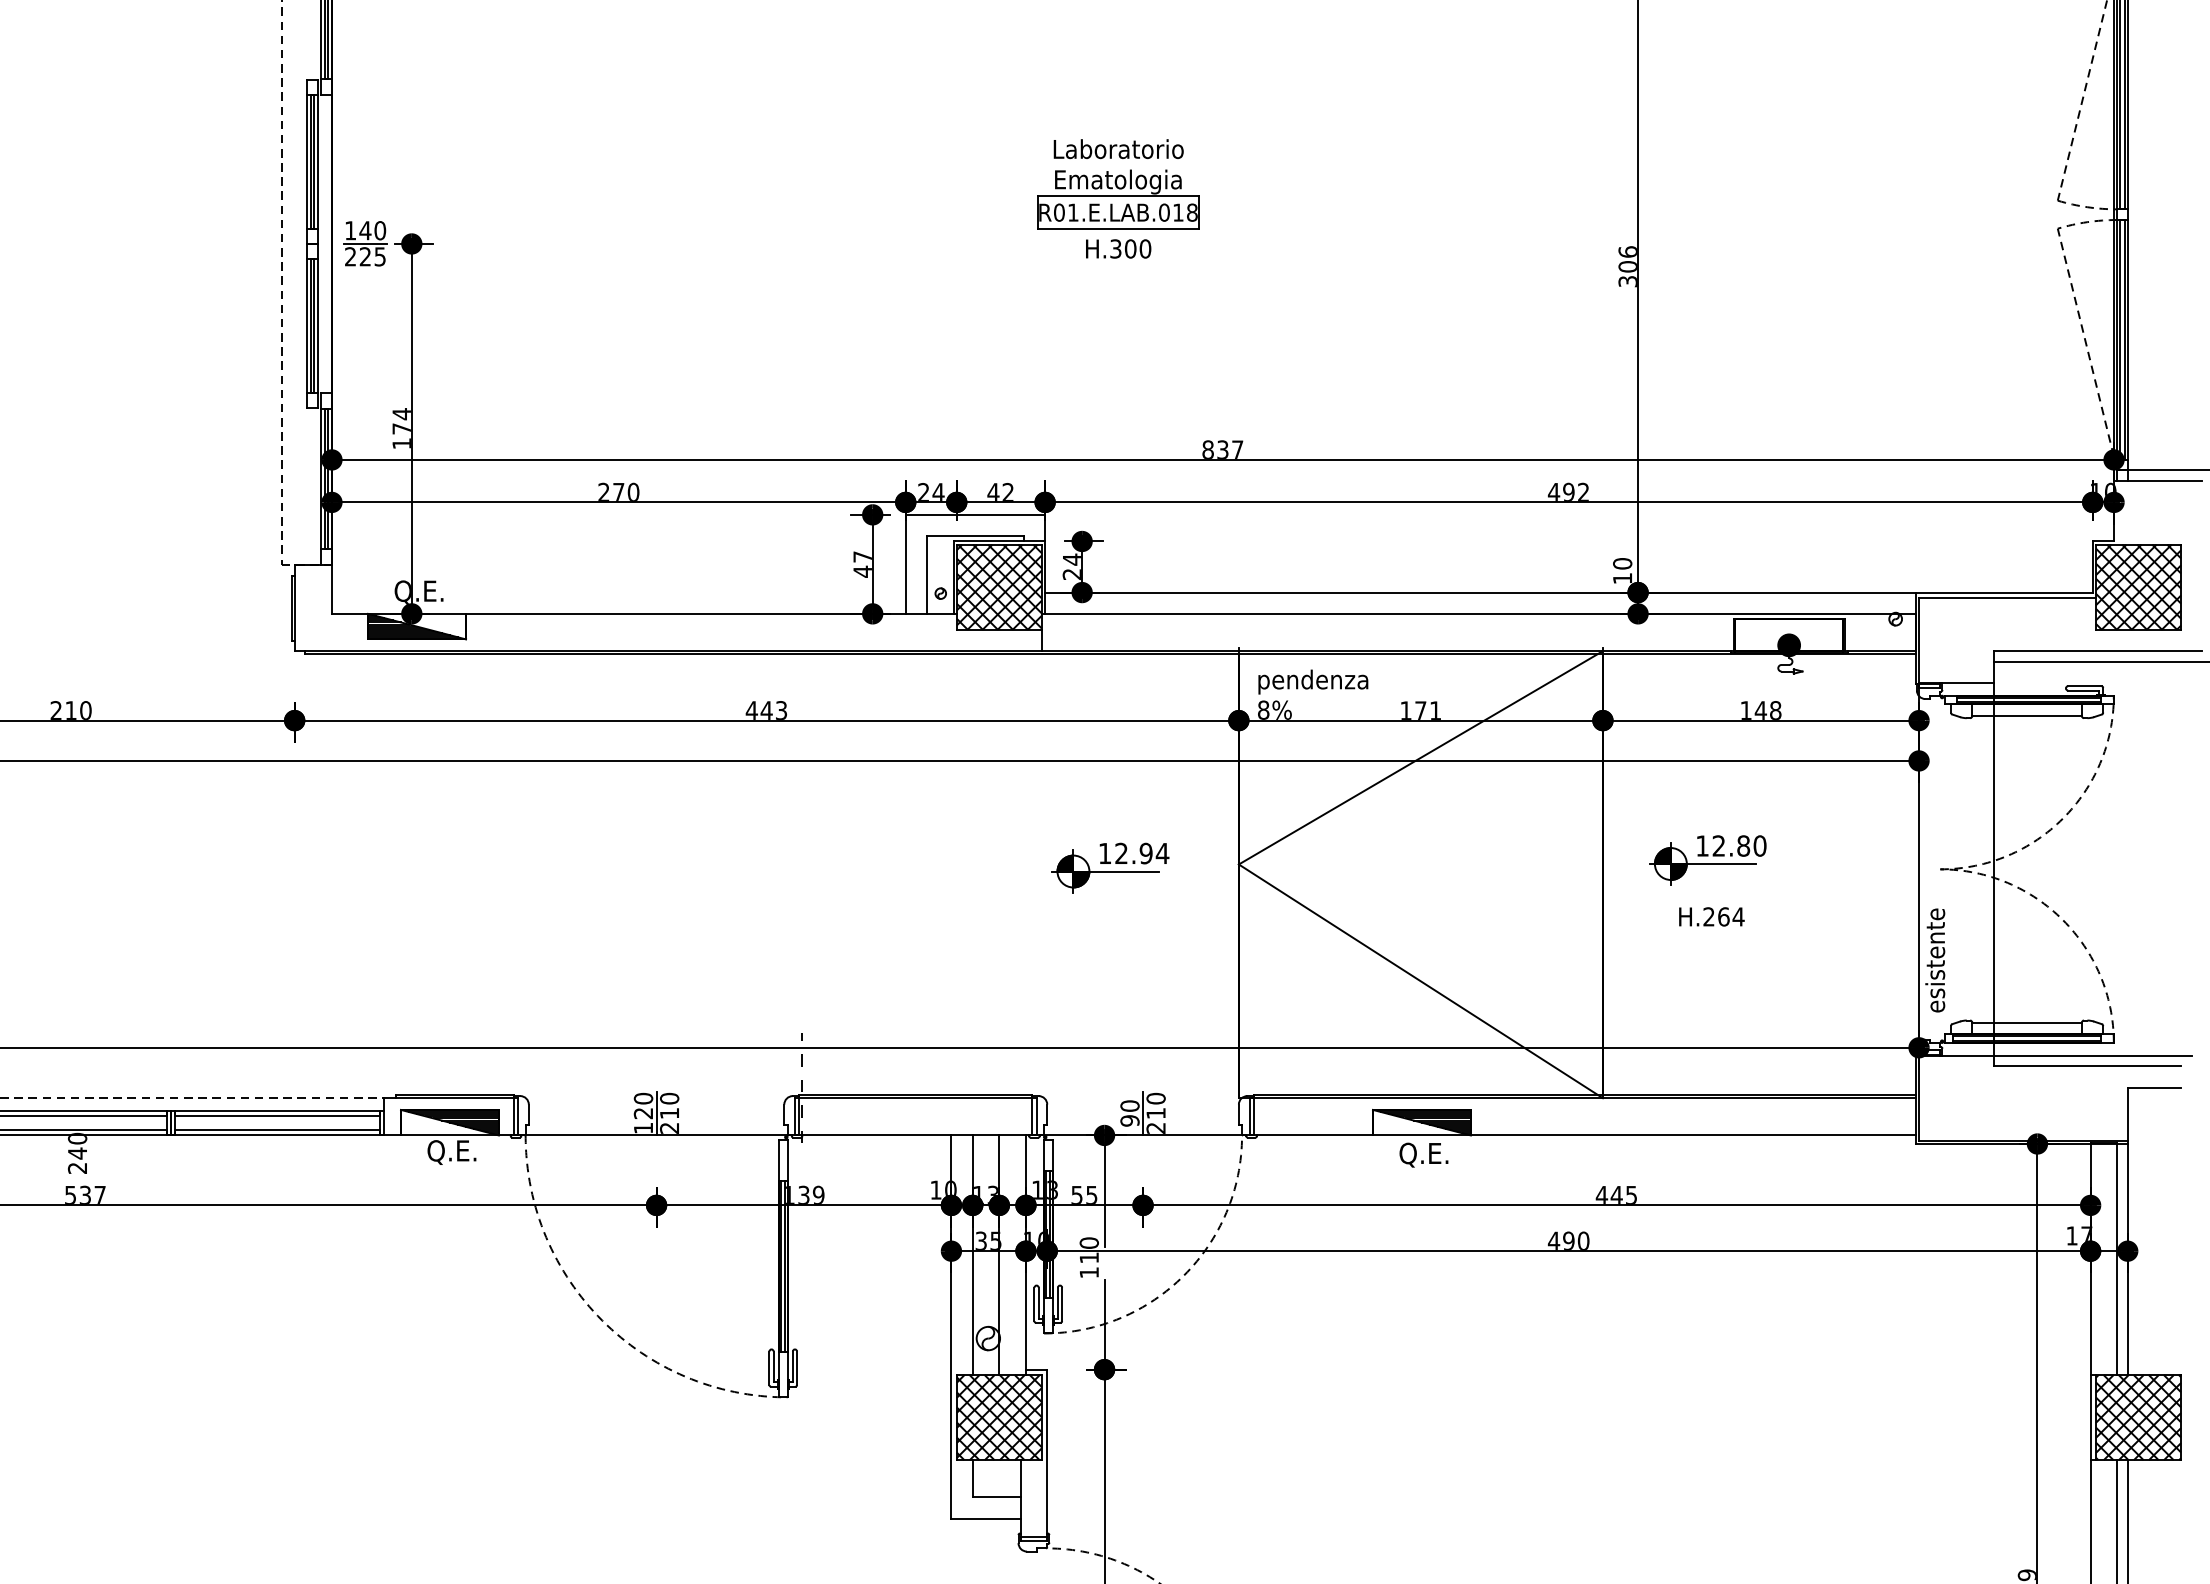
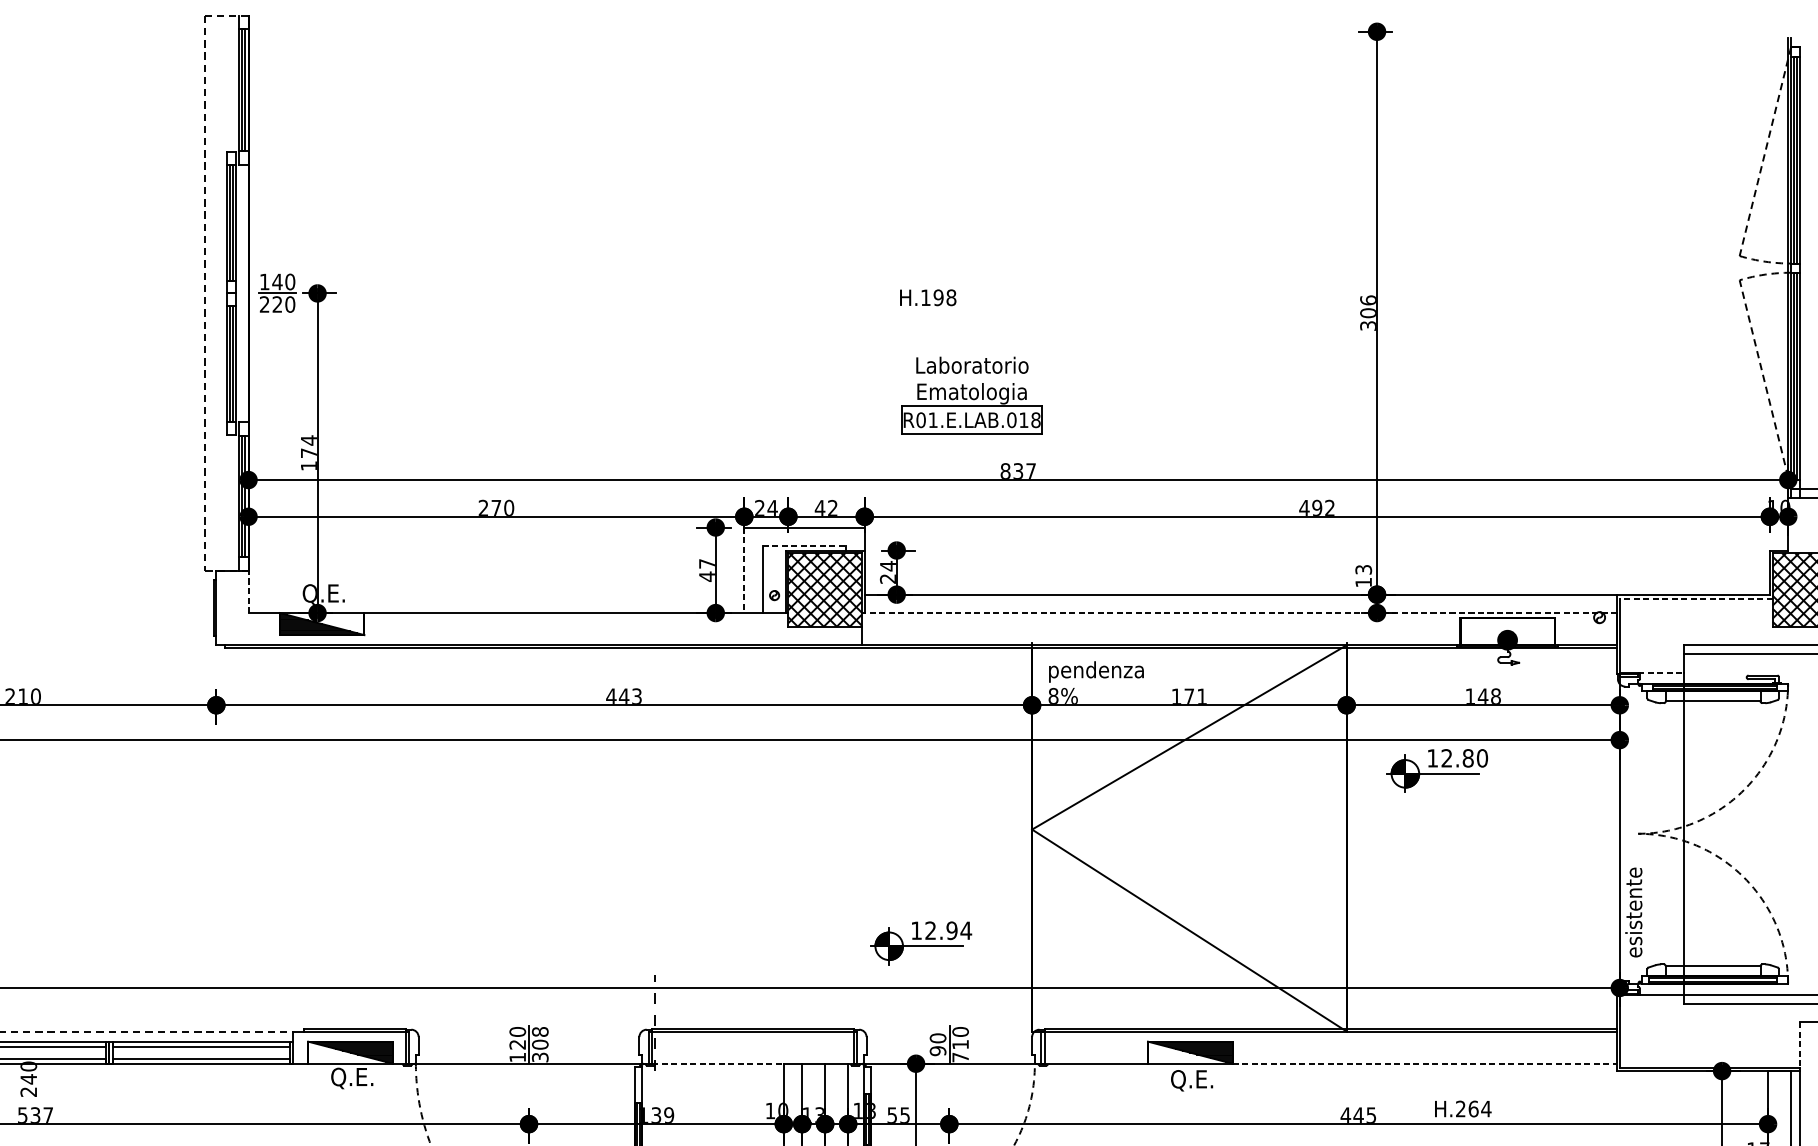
part: (1118, 184) -> (972, 395), moved
text: (1130, 248) -> (938, 297), H.300 -> H.198
text: (380, 256) -> (290, 304), 225 -> 220
line: (975, 536) -> (804, 546), solid -> dashed
text: (1622, 563) -> (1363, 569), 10 -> 13
line: (905, 564) -> (744, 570), solid -> dashed
line: (331, 589) -> (248, 591), solid -> dashed
line: (2006, 597) -> (1695, 598), solid -> dashed
line: (1478, 613) -> (1239, 612), solid -> dashed
line: (1966, 683) -> (1660, 673), solid -> dashed
part: (1707, 860) -> (1437, 770), moved
part: (1110, 867) -> (921, 942), moved
text: (1711, 916) -> (1462, 1108), moved
text: (669, 1112) -> (540, 1043), 210 -> 308
line: (2127, 1114) -> (1799, 1045), solid -> dashed
text: (1155, 1127) -> (960, 1056), 210 -> 710
line: (875, 1135) -> (718, 1063), solid -> dashed
line: (1693, 1135) -> (1424, 1063), solid -> dashed

